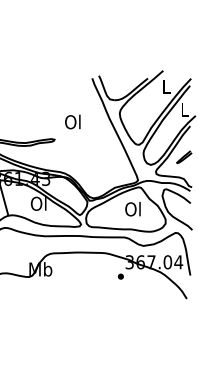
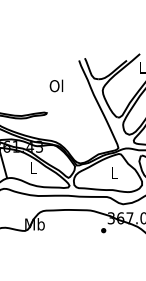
text: (72, 121) -> (56, 85), moved
text: (38, 203) -> (33, 167), Ol -> L
text: (132, 209) -> (113, 173), Ol -> L

